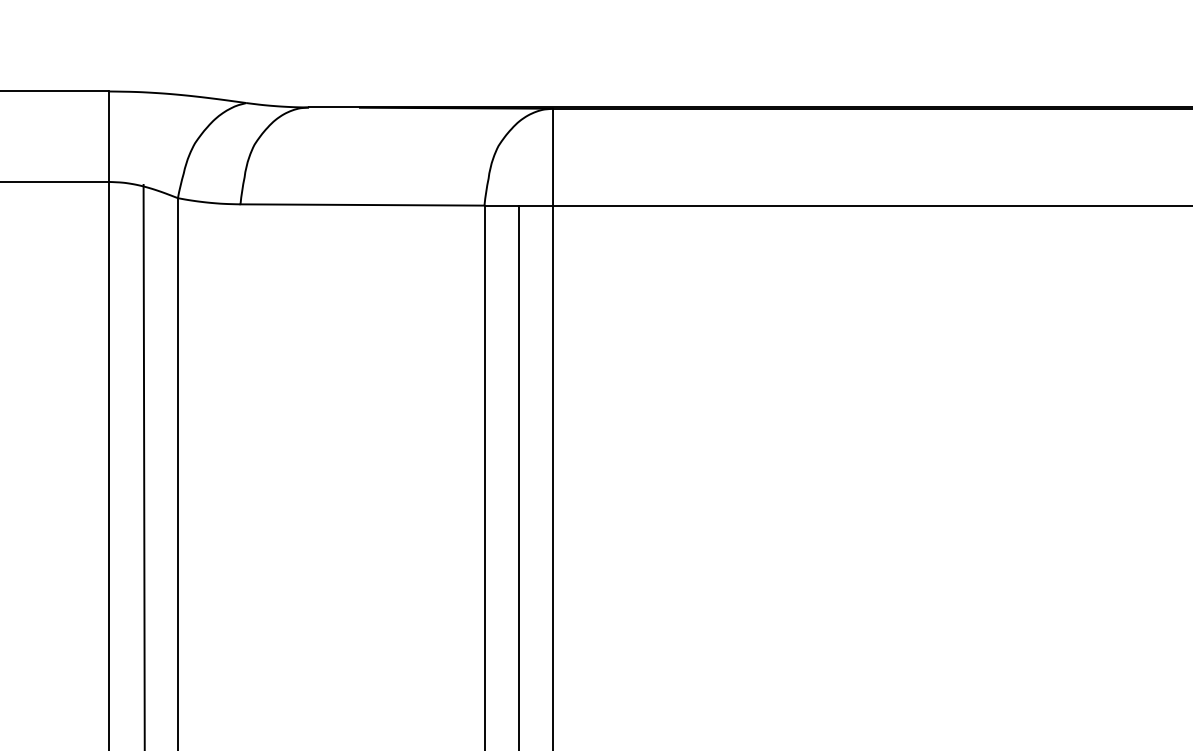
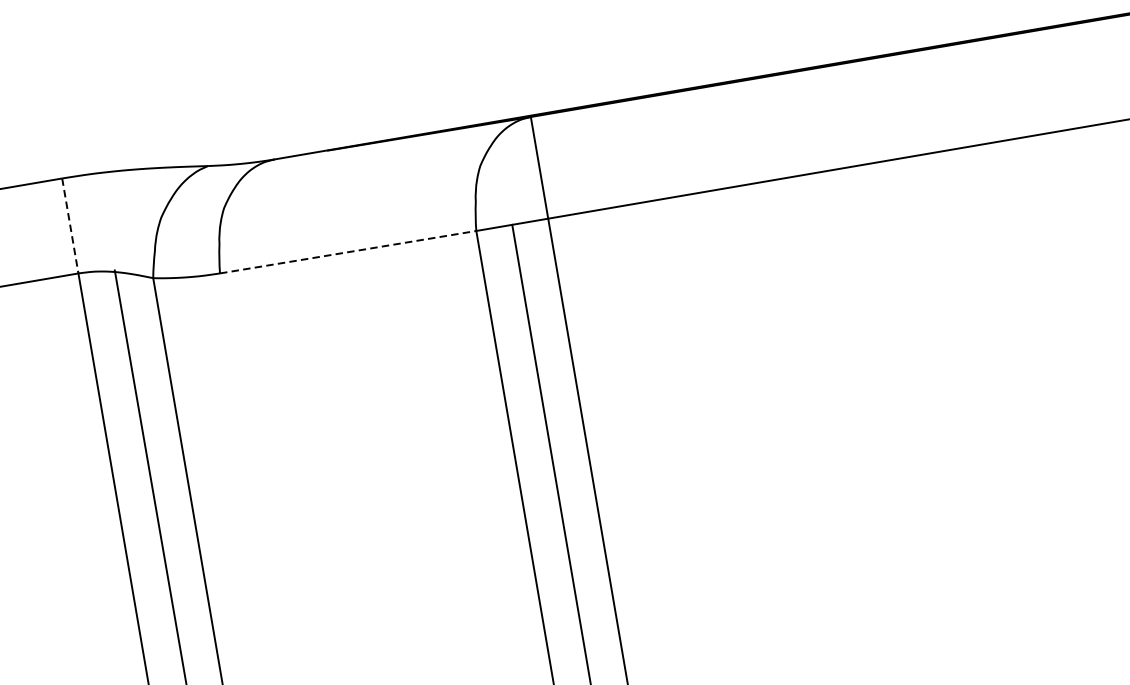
line: (109, 137) -> (70, 226), solid -> dashed
line: (362, 204) -> (348, 251), solid -> dashed

